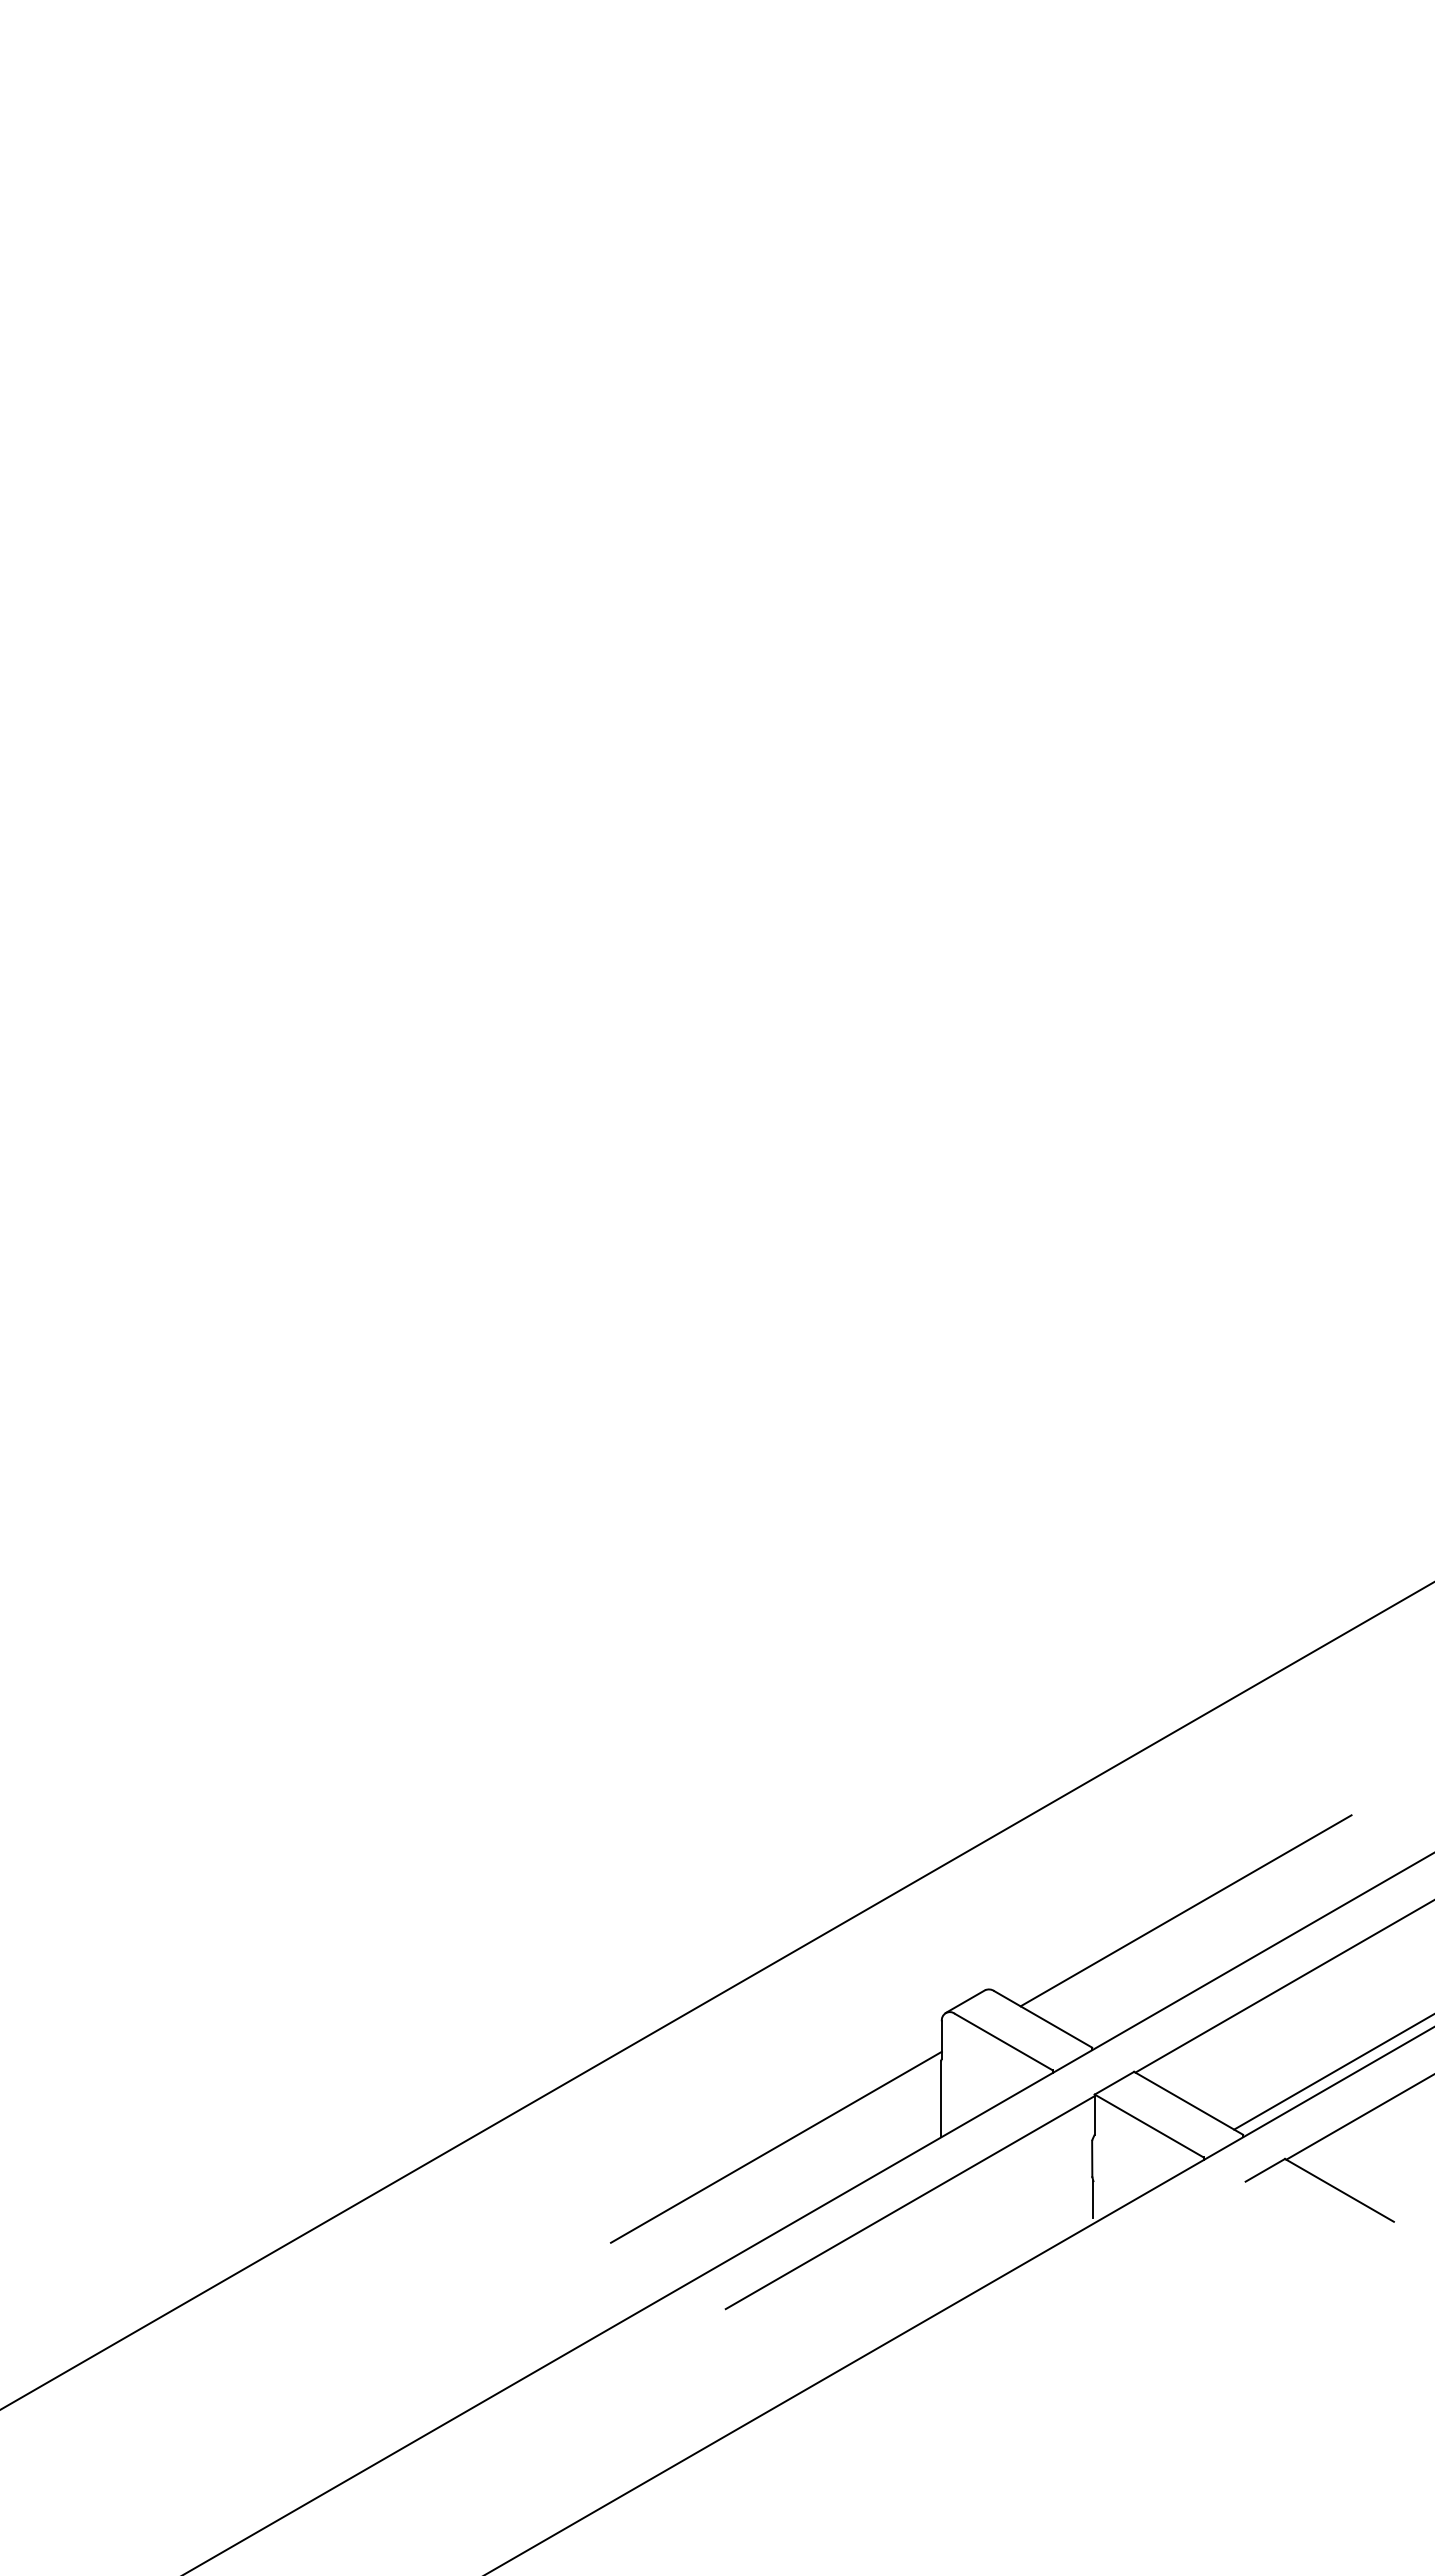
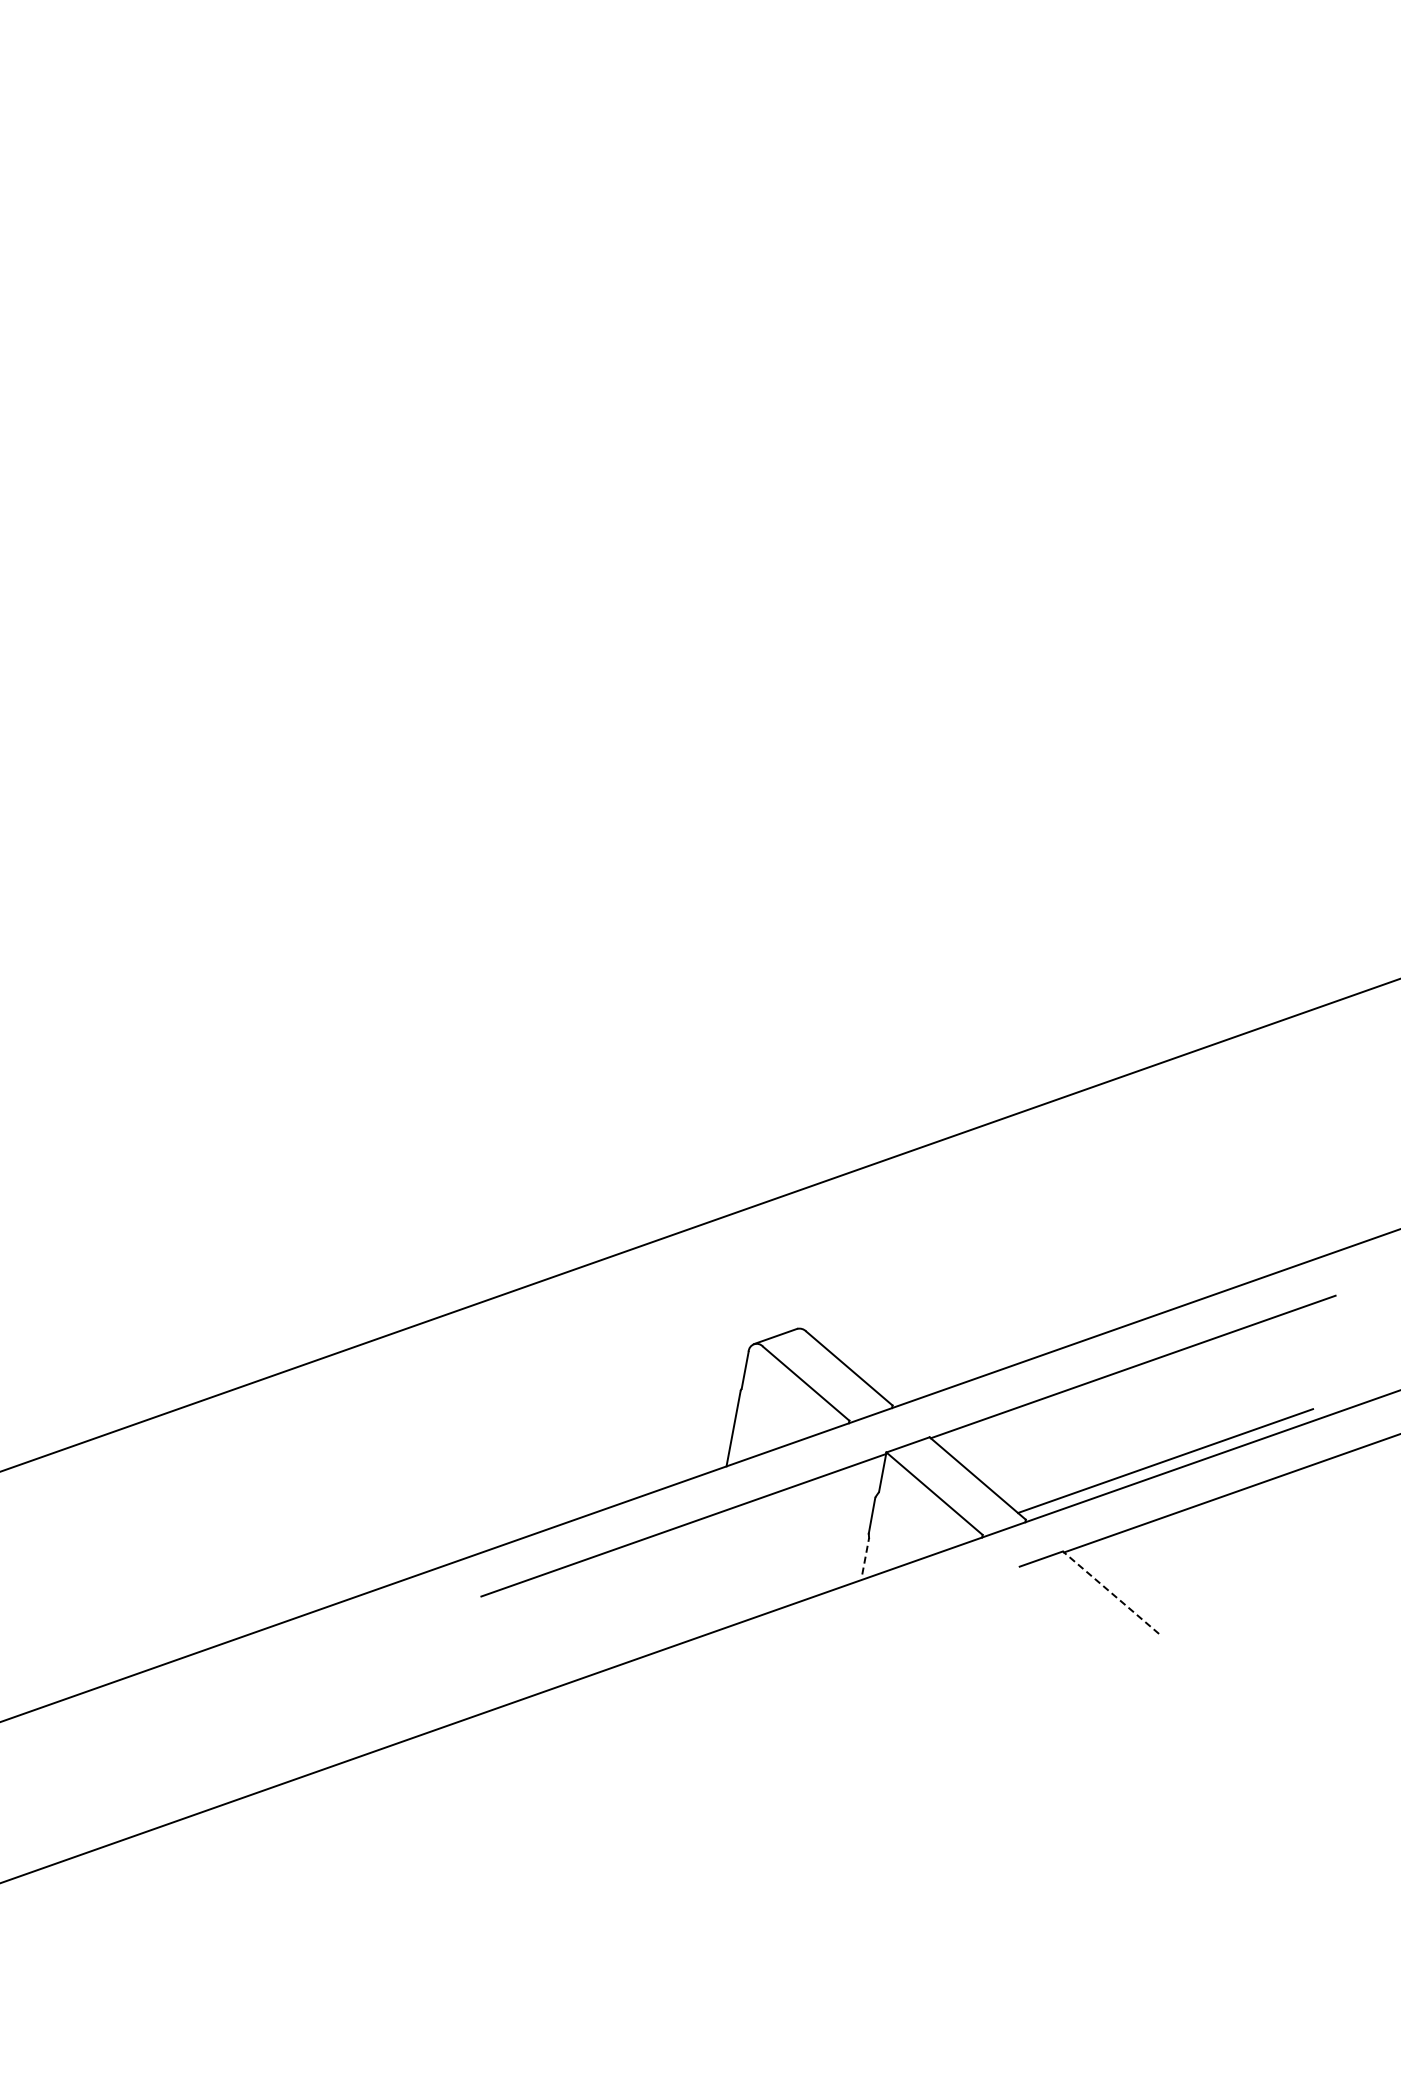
line: (1185, 1910) -> (1010, 1287), removed
line: (775, 2146) -> (560, 1444), removed
line: (1339, 2190) -> (1111, 1592), solid -> dashed
line: (1093, 2199) -> (865, 1556), solid -> dashed

